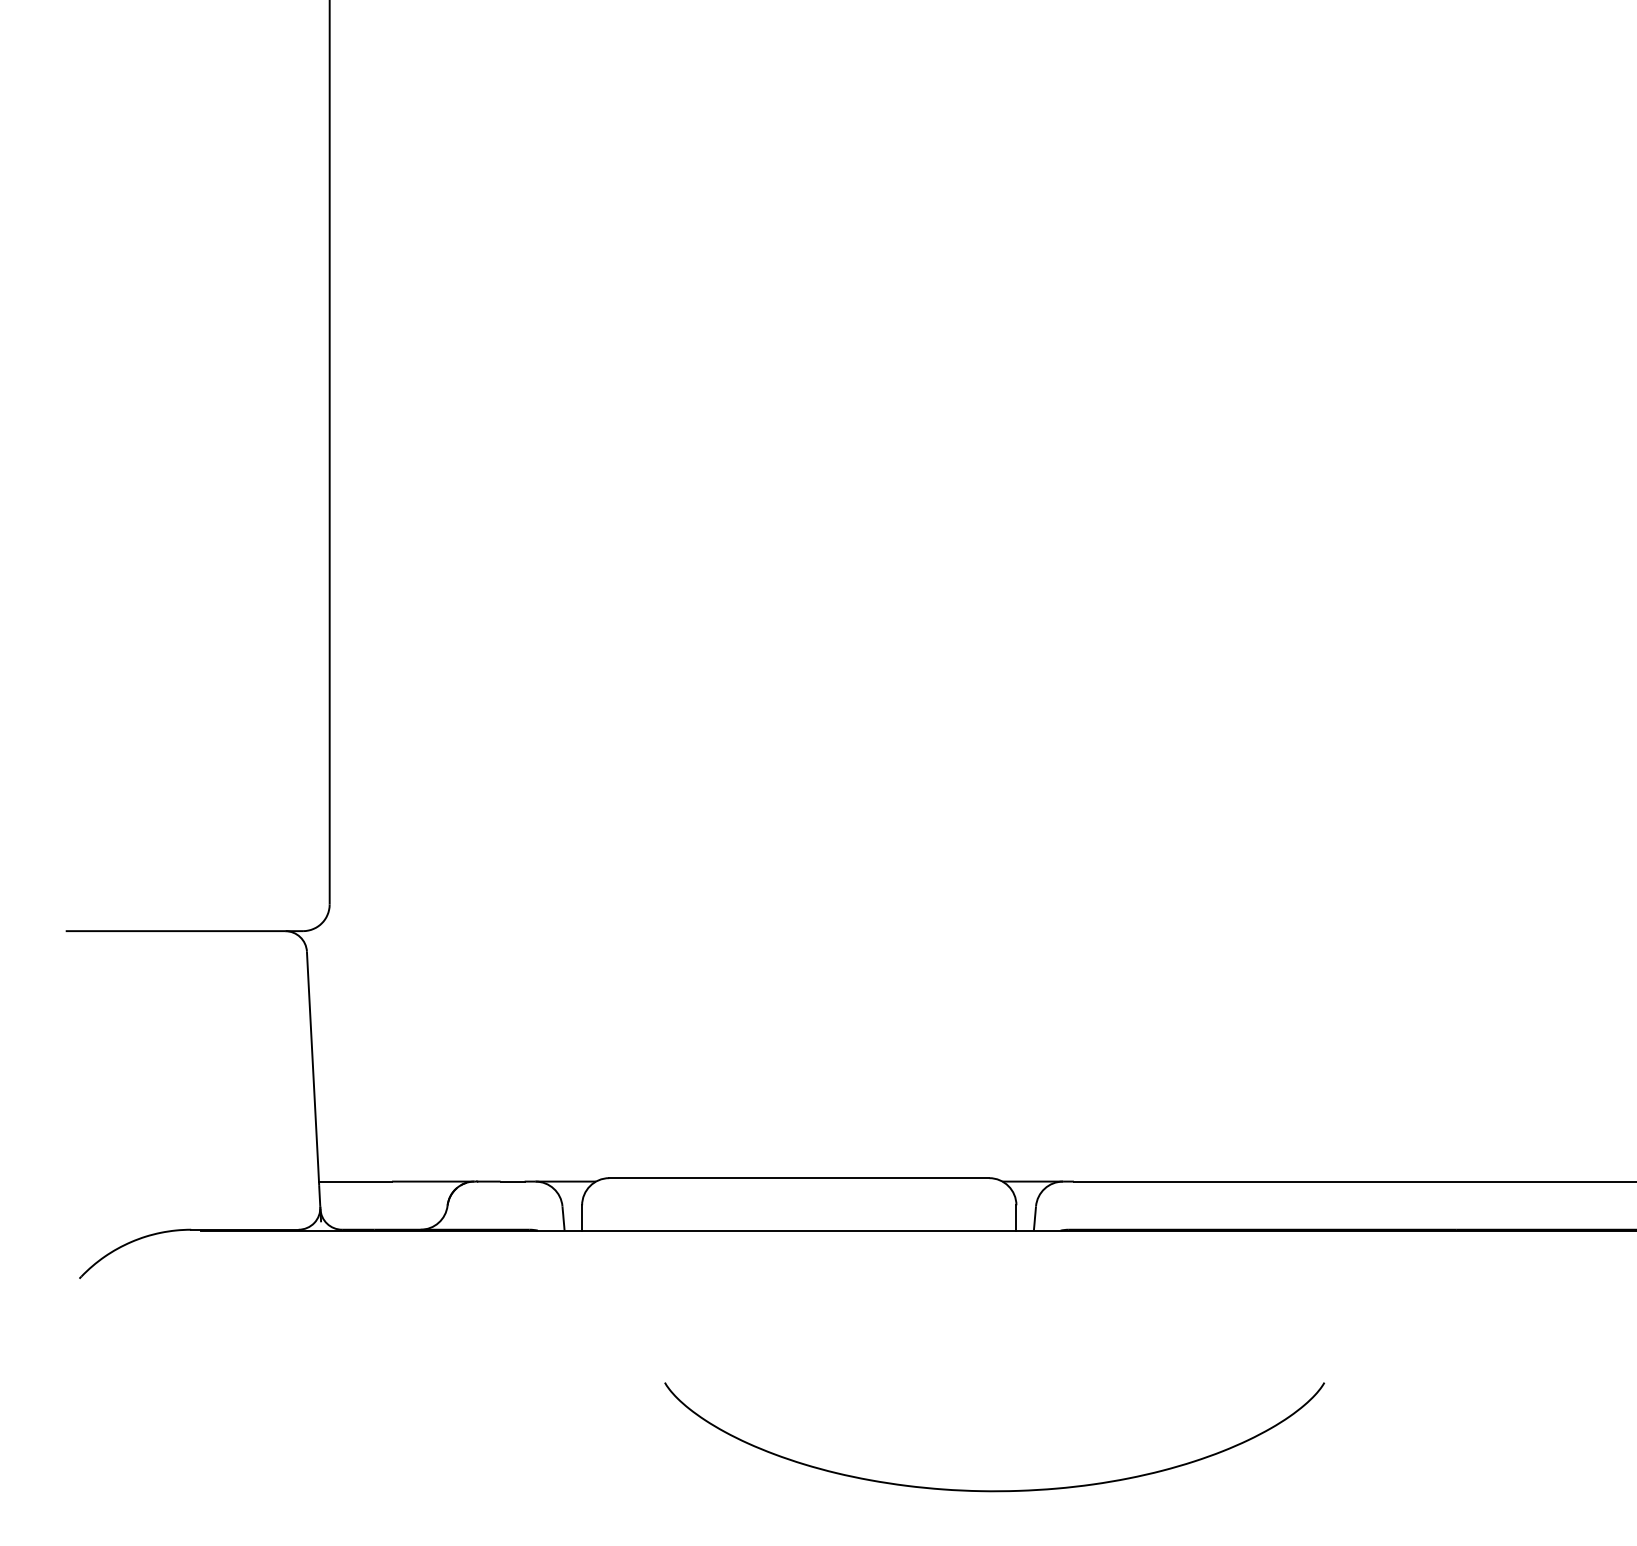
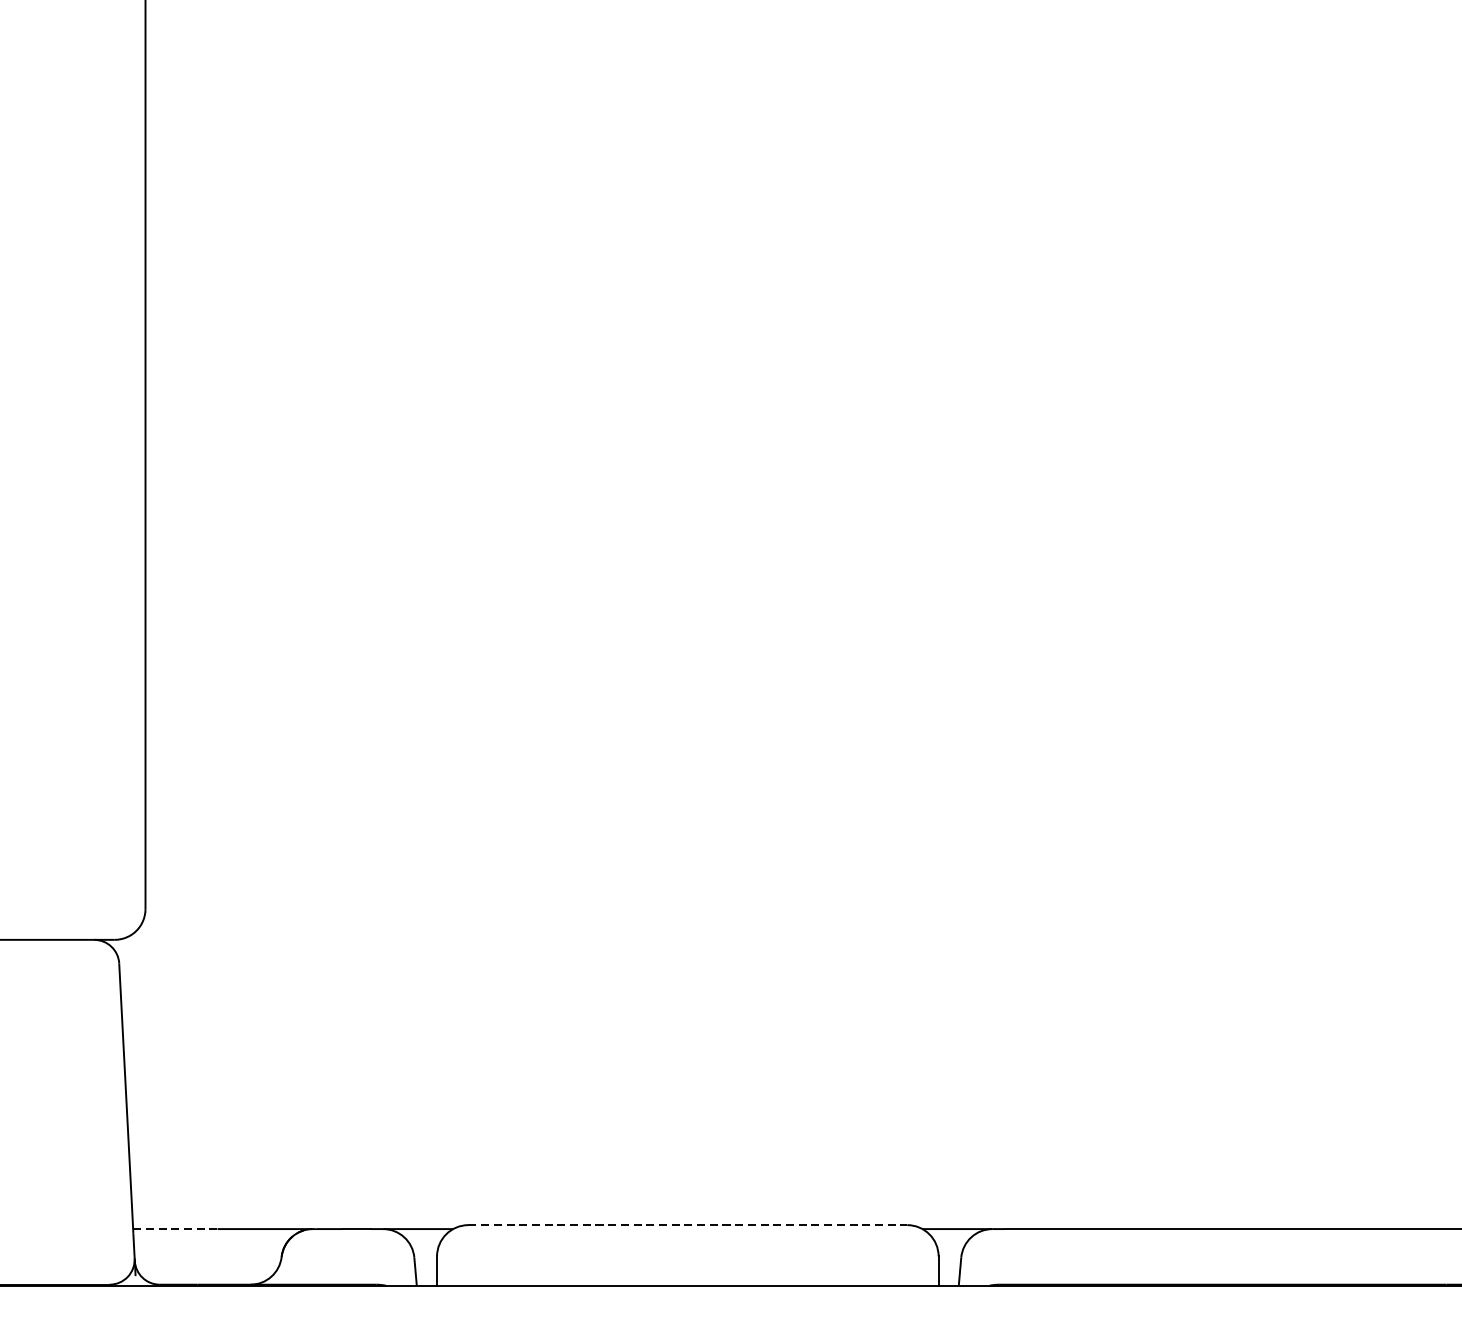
line: (799, 1178) -> (688, 1225), solid -> dashed
line: (355, 1181) -> (175, 1228), solid -> dashed

